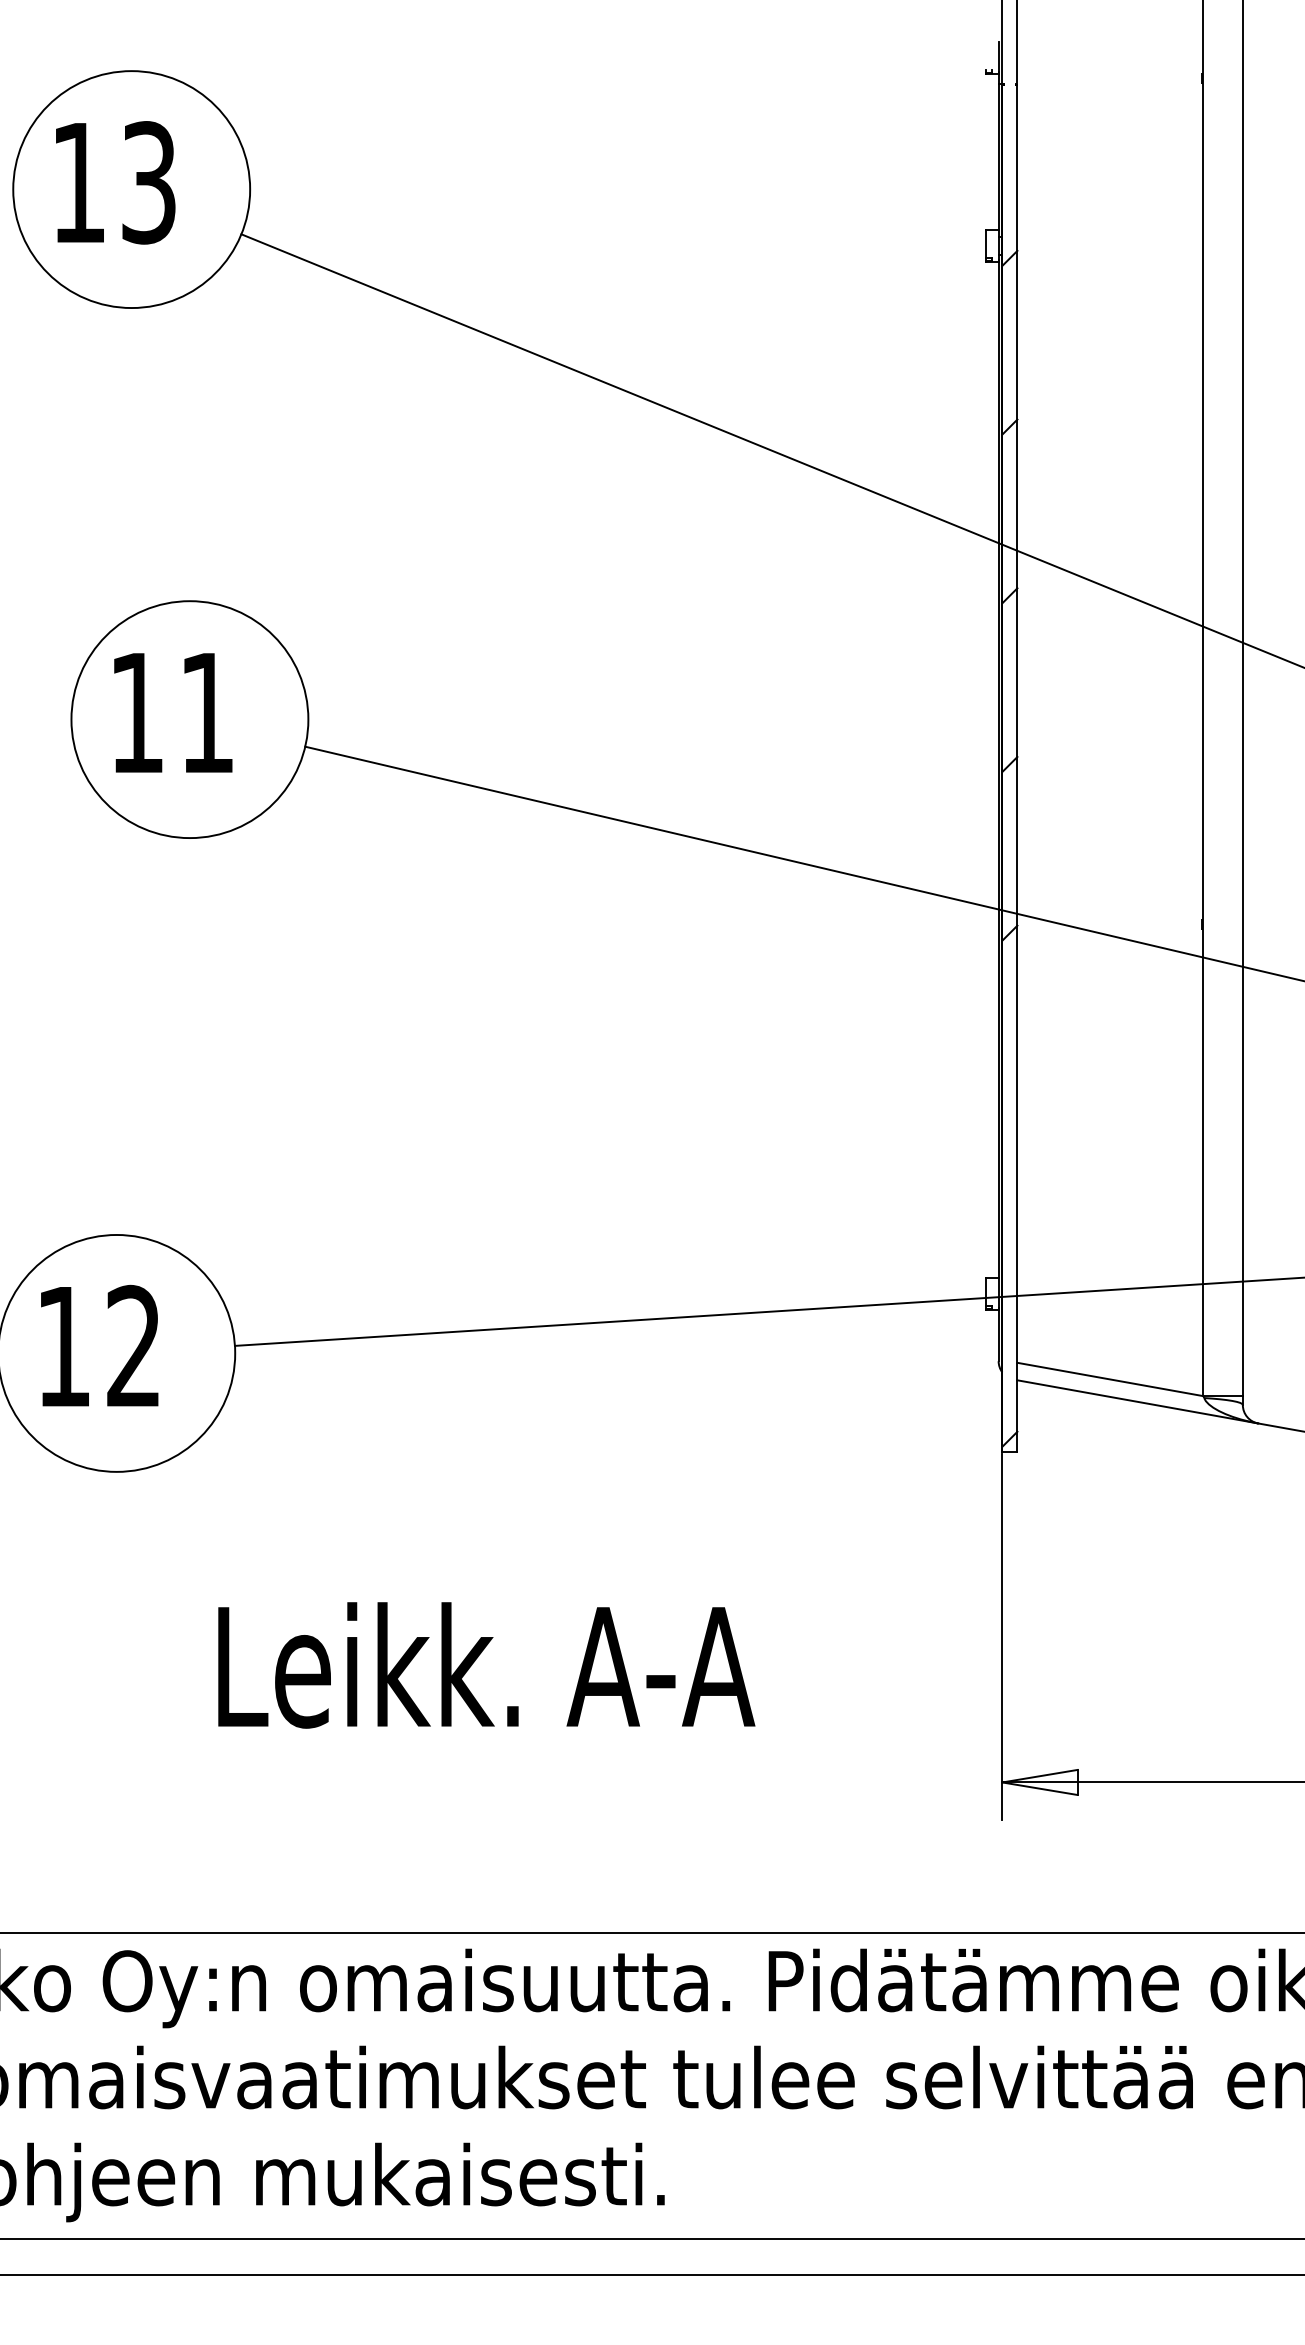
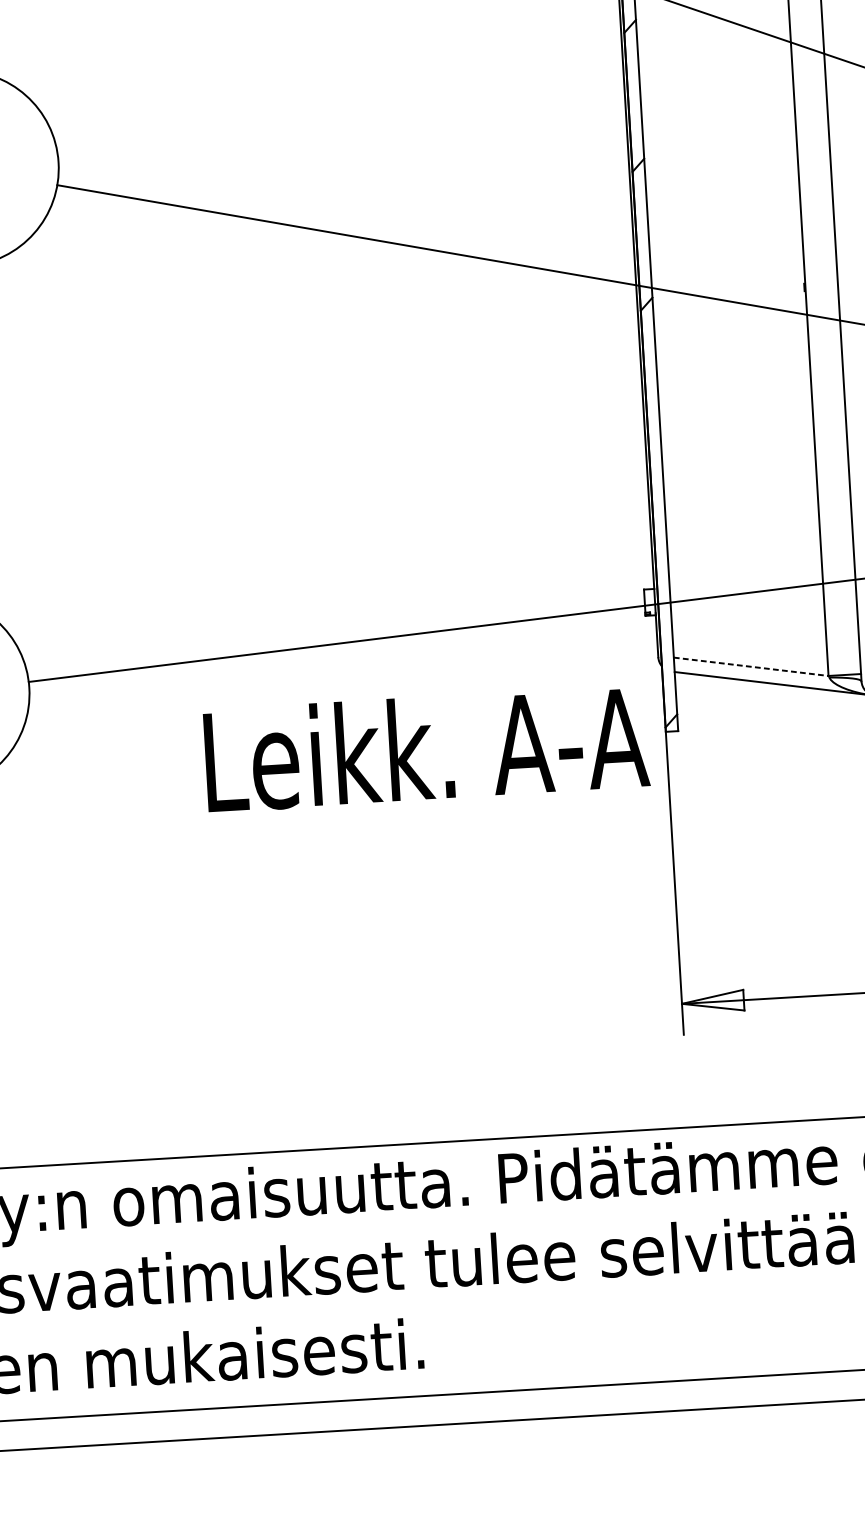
line: (1110, 1379) -> (751, 666), solid -> dashed
text: (486, 1665) -> (426, 748), moved

